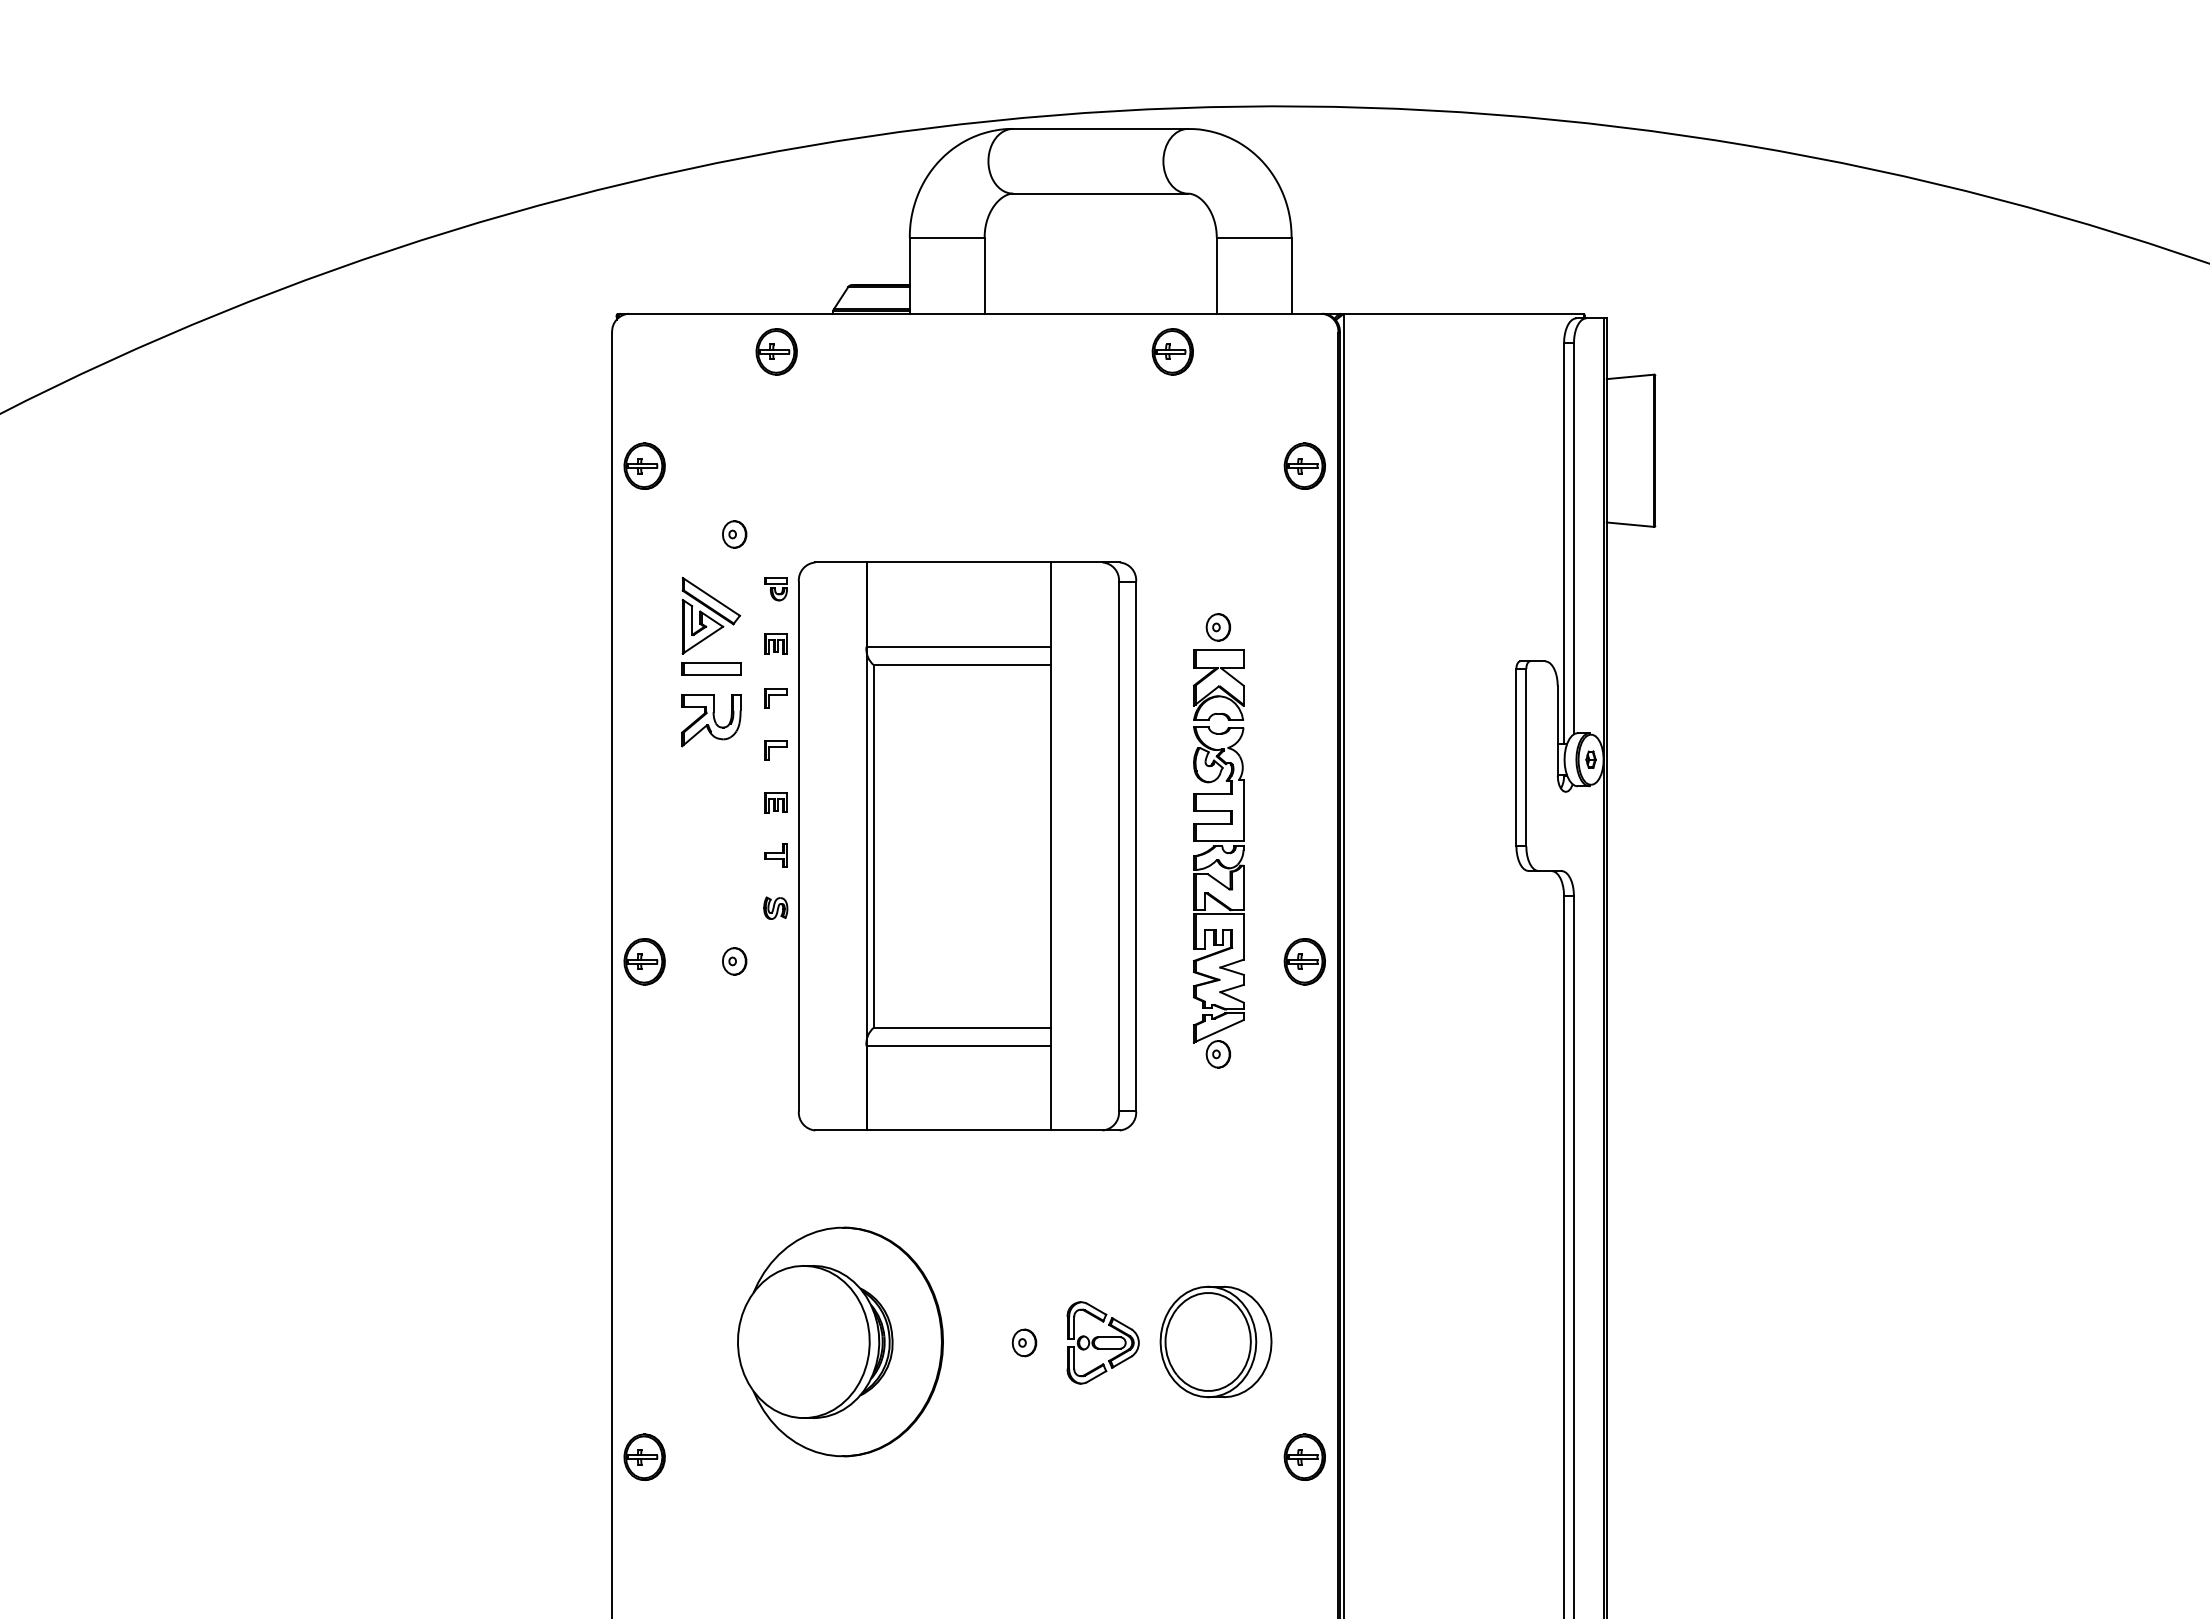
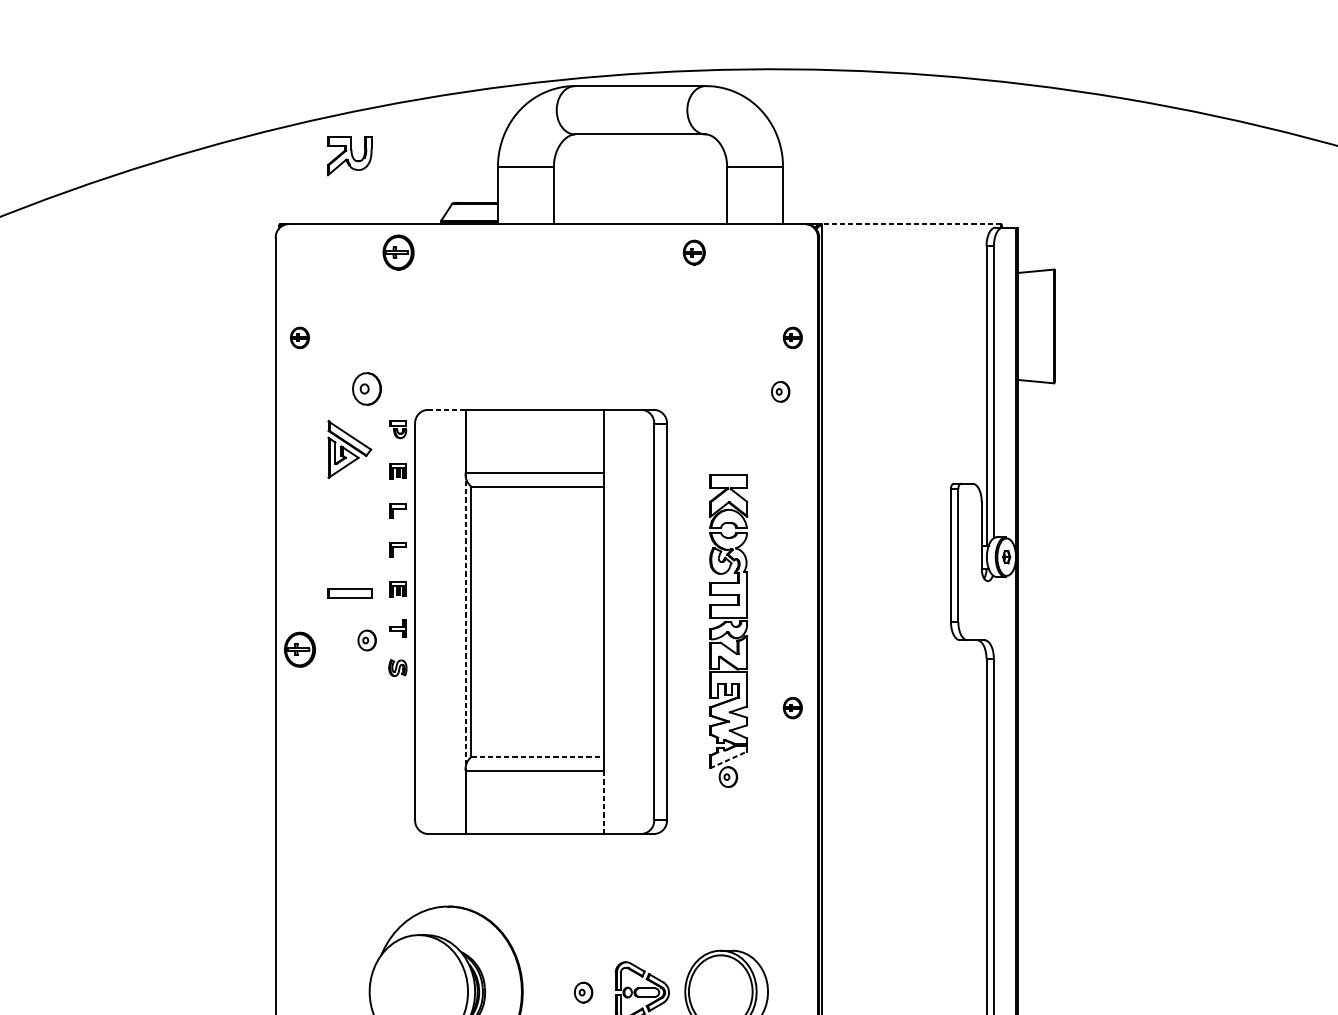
line: (1463, 313) -> (911, 223), solid -> dashed
part: (1172, 351) -> (694, 252), size x0.7
part: (644, 465) -> (299, 337), size x0.6
part: (1304, 465) -> (792, 337), size x0.6
part: (734, 534) -> (367, 388), size x1.6
line: (840, 562) -> (446, 409), solid -> dashed
part: (1217, 627) -> (779, 391), moved
part: (711, 668) -> (349, 592), moved
part: (711, 720) -> (349, 155), moved
line: (866, 846) -> (465, 621), solid -> dashed
part: (644, 961) -> (299, 649), moved
part: (734, 961) -> (367, 640), moved
part: (1304, 961) -> (792, 707), size x0.6
line: (962, 1027) -> (537, 757), solid -> dashed
line: (1219, 1031) -> (729, 760), solid -> dashed
line: (1051, 1087) -> (603, 801), solid -> dashed

